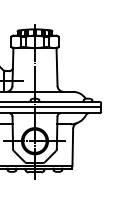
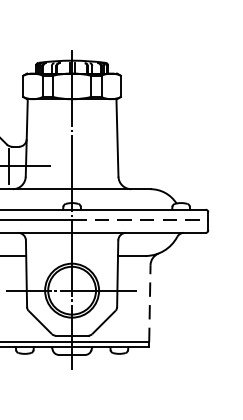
line: (68, 106) -> (141, 219), solid -> dashed
line: (72, 147) -> (149, 303), solid -> dashed

